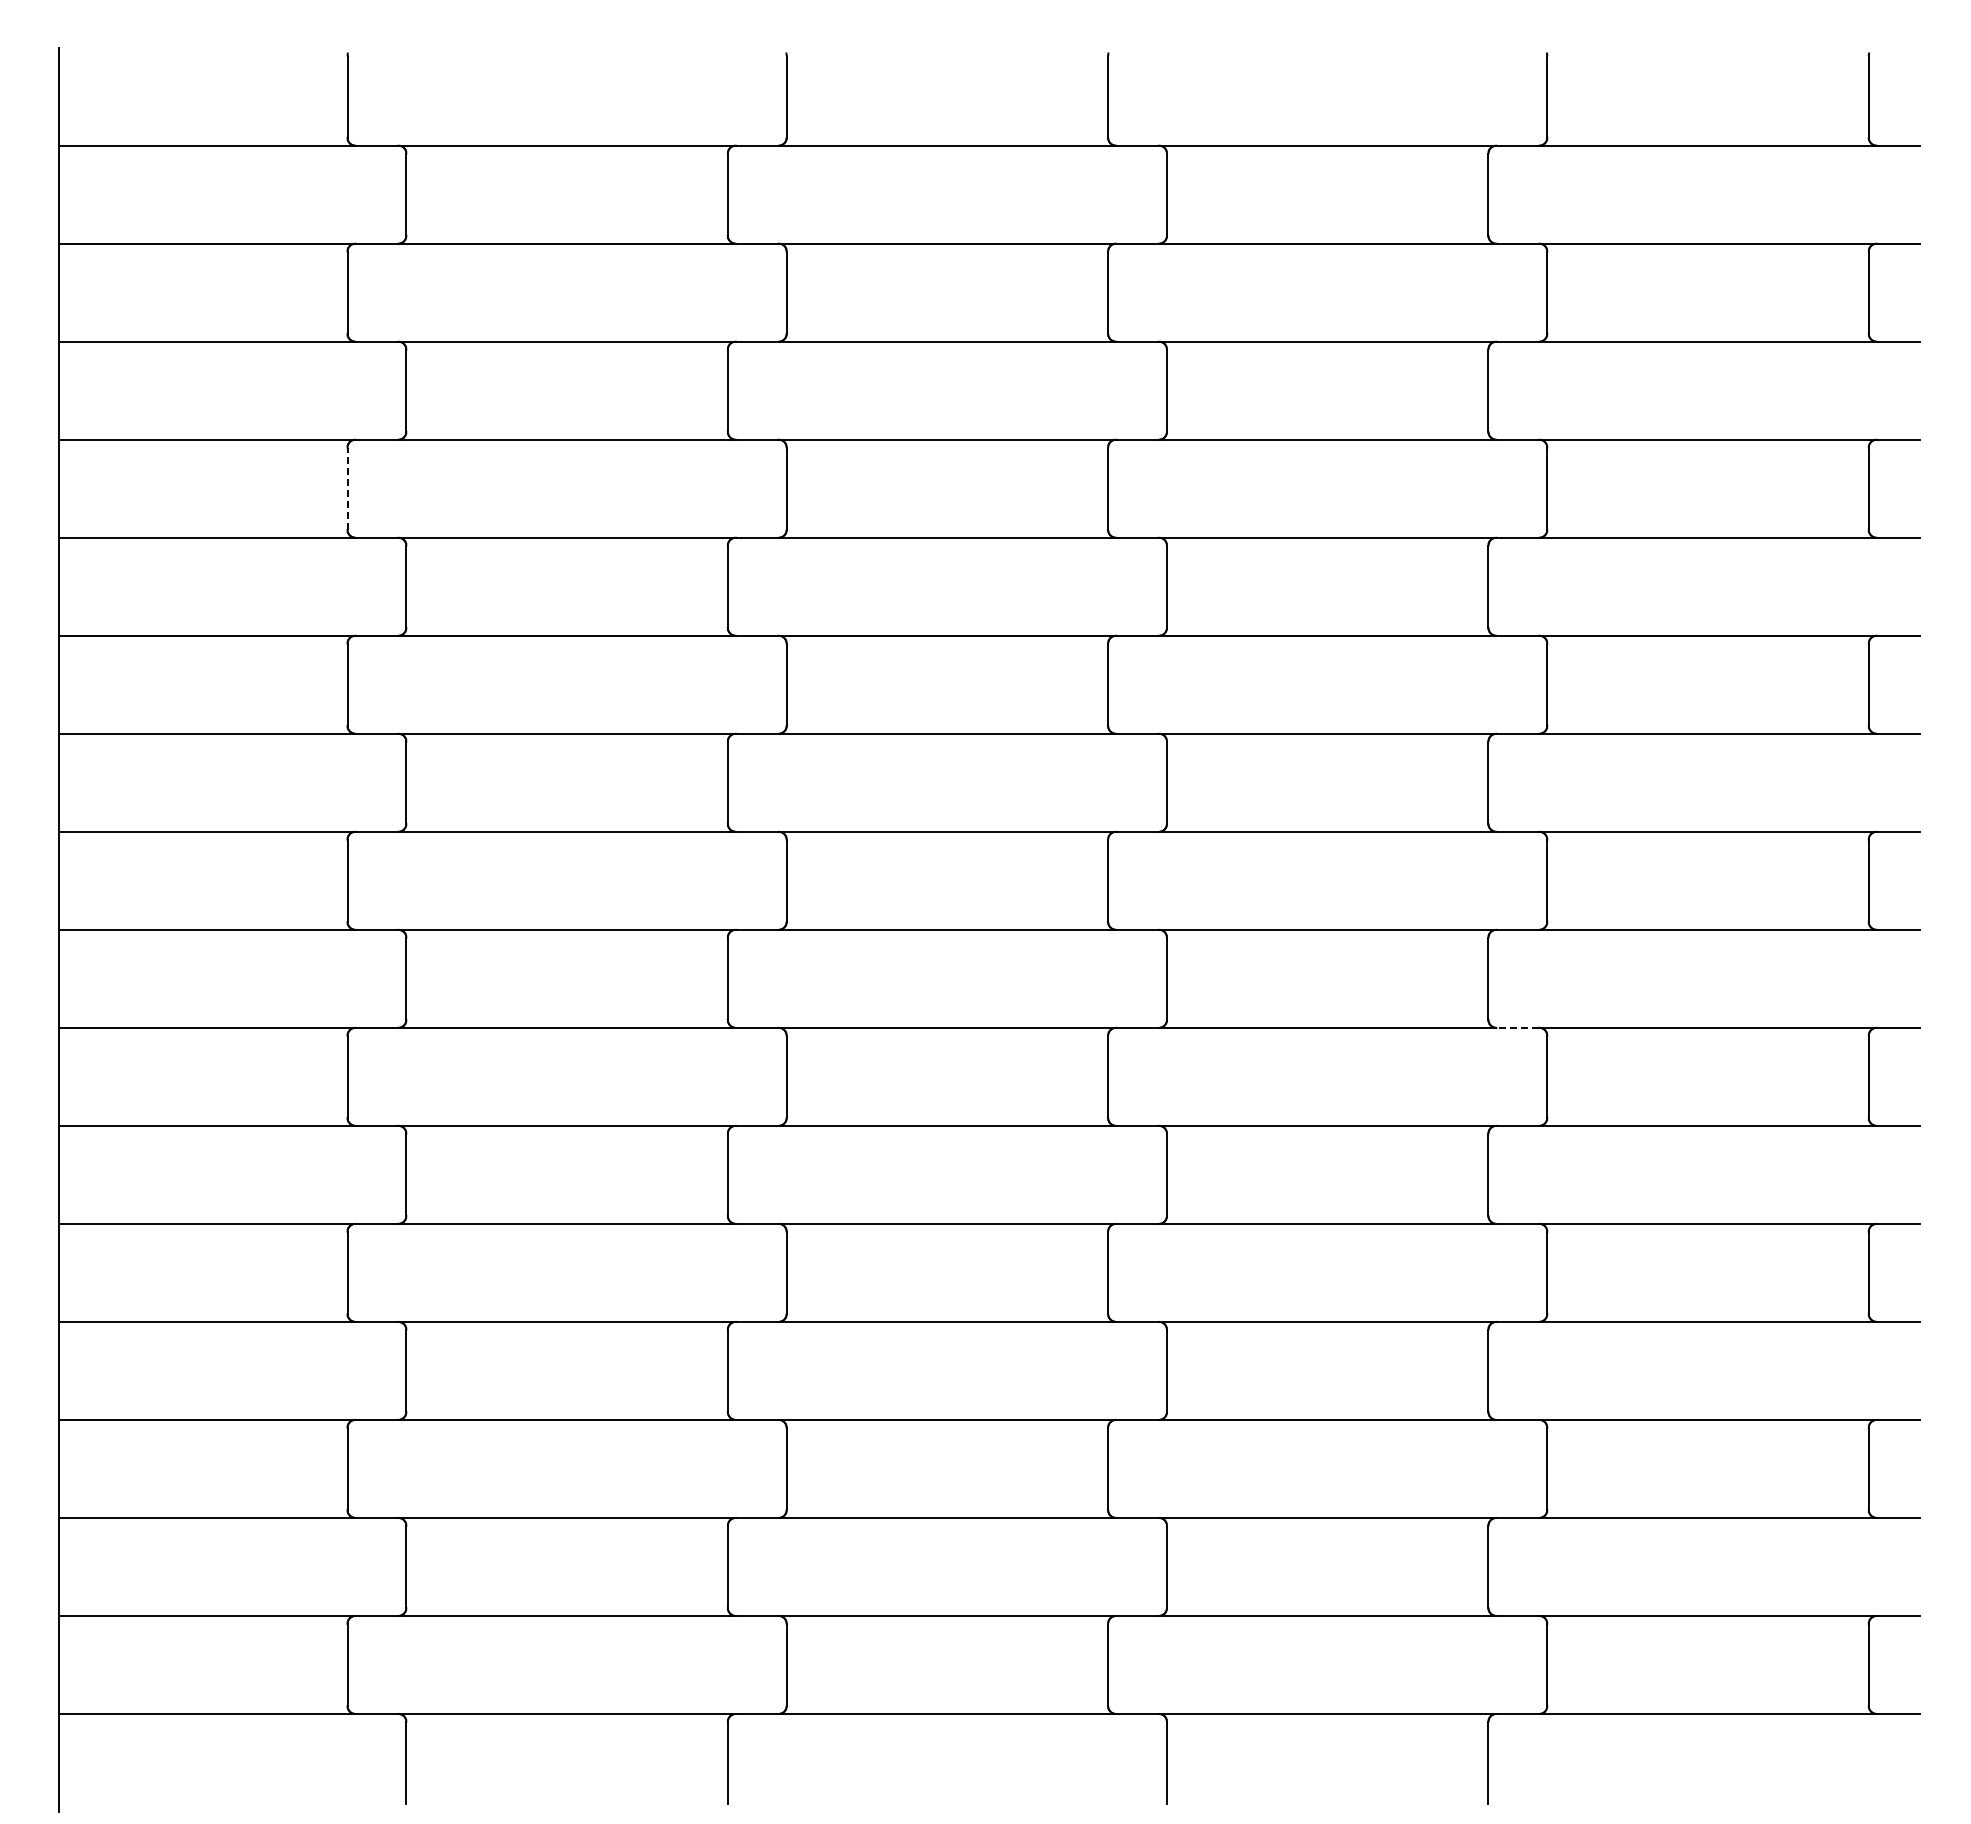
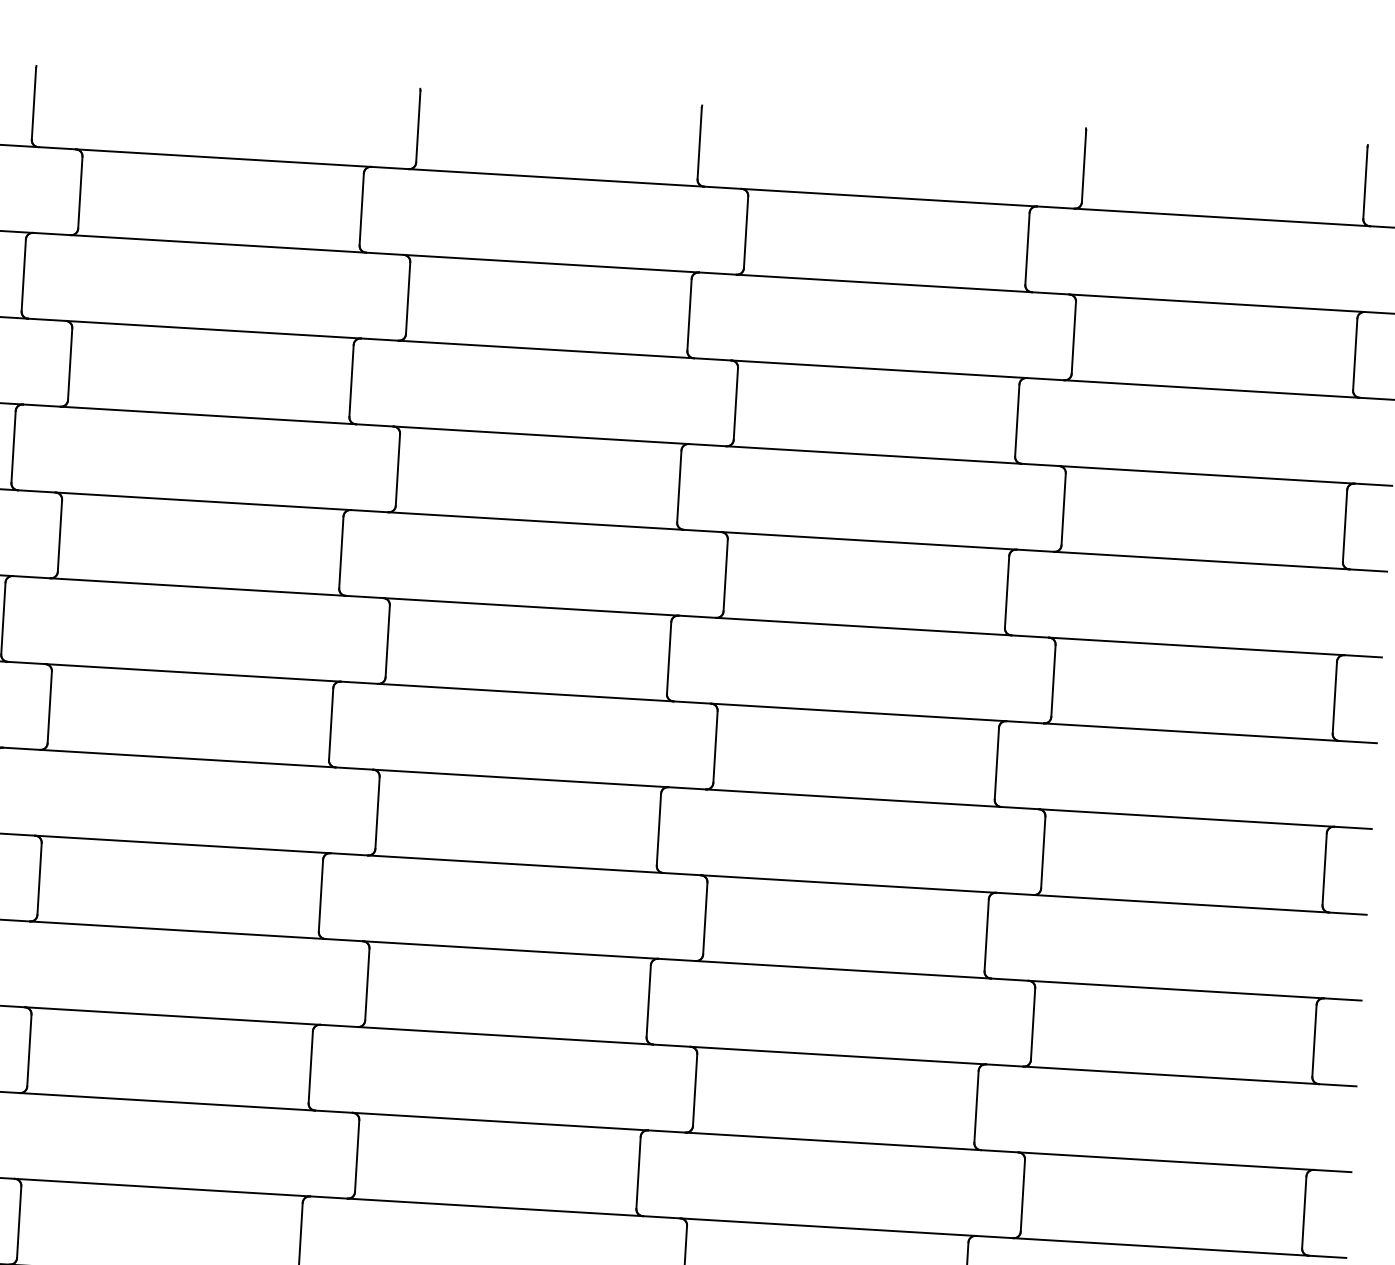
line: (347, 488) -> (13, 446), dashed -> solid
line: (1517, 1027) -> (1009, 979), dashed -> solid

